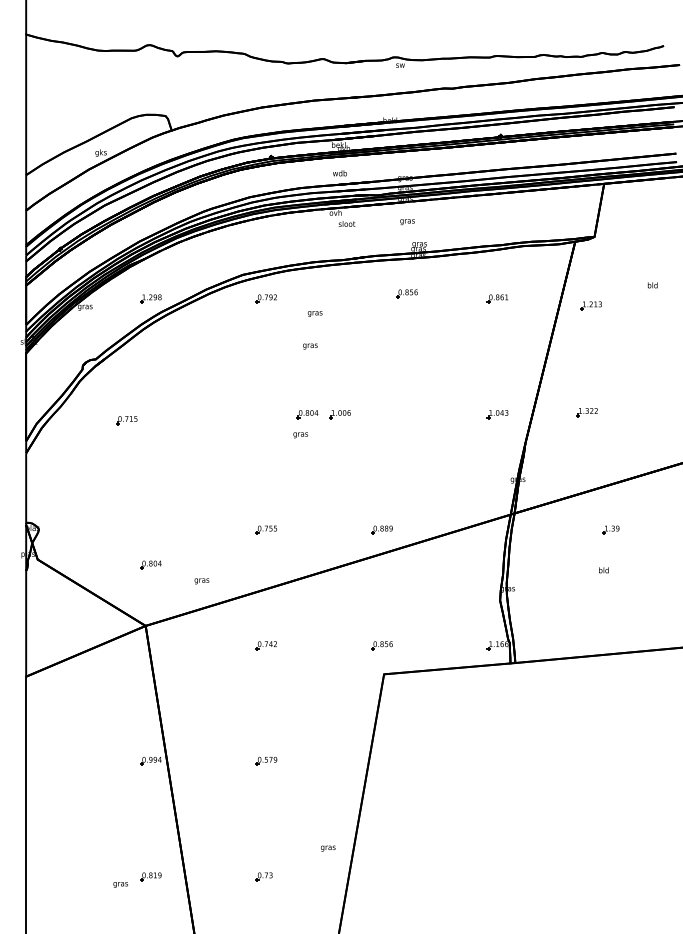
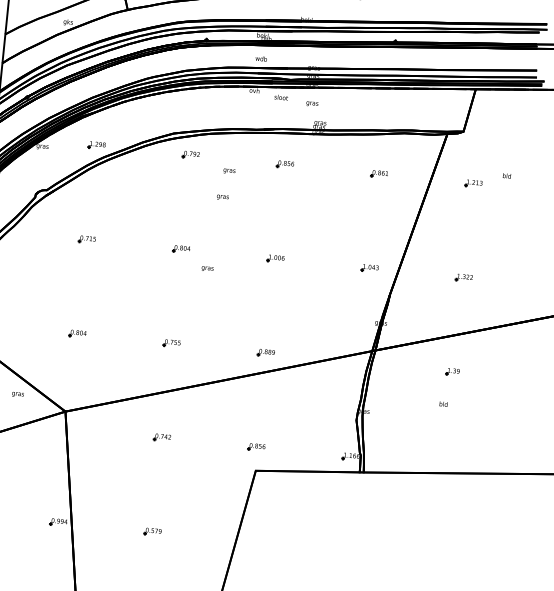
text: (346, 223) -> (280, 97), moved
part: (406, 293) -> (284, 164), moved
part: (590, 305) -> (473, 183), moved
part: (586, 412) -> (463, 277), moved
part: (307, 414) -> (181, 249), moved
part: (339, 414) -> (275, 258), moved
part: (126, 420) -> (86, 239), moved
part: (150, 564) -> (77, 333), moved
text: (201, 581) -> (17, 394), moved

